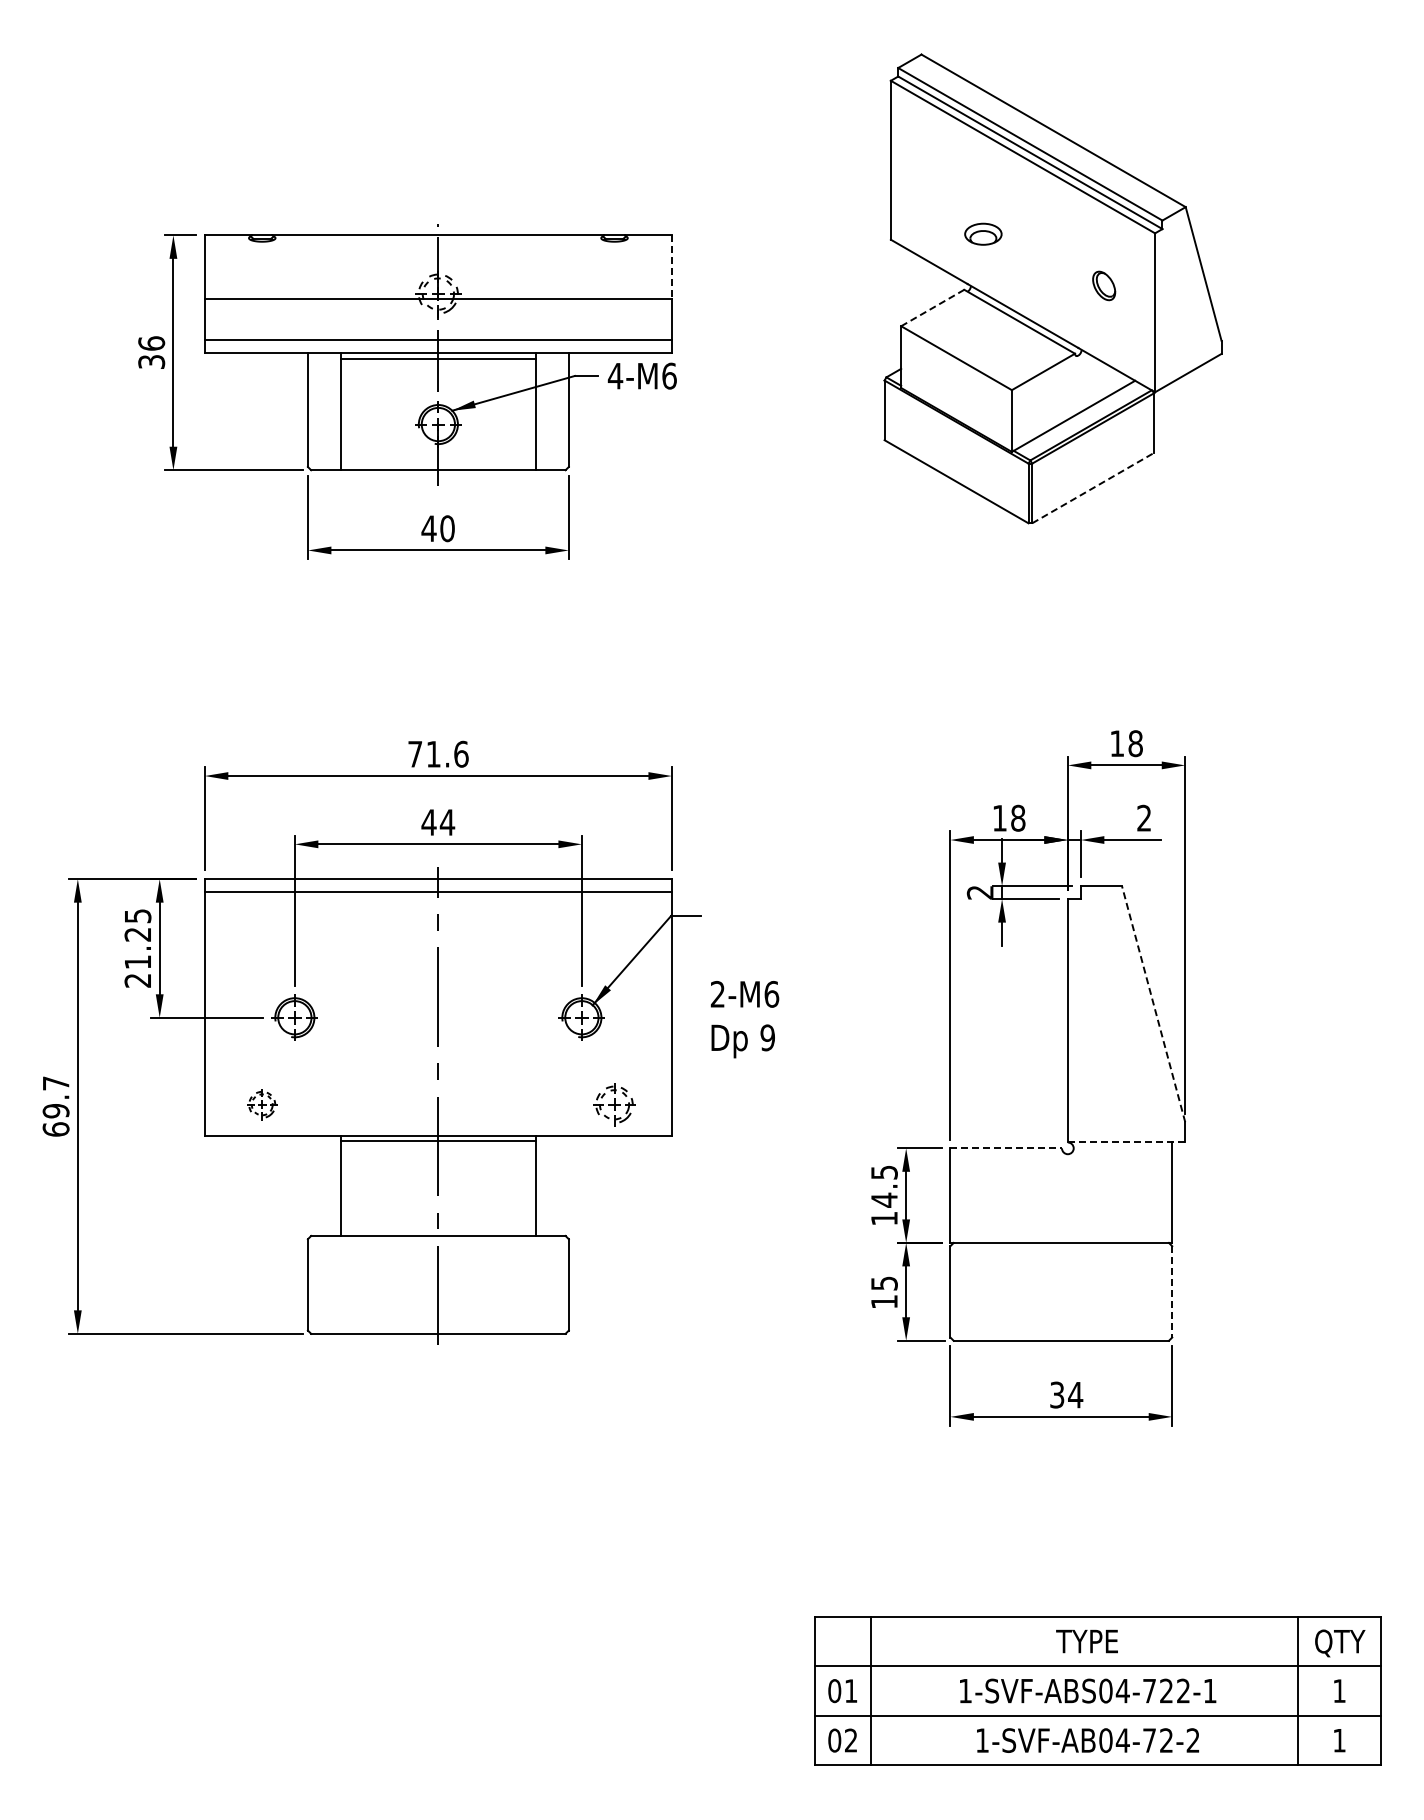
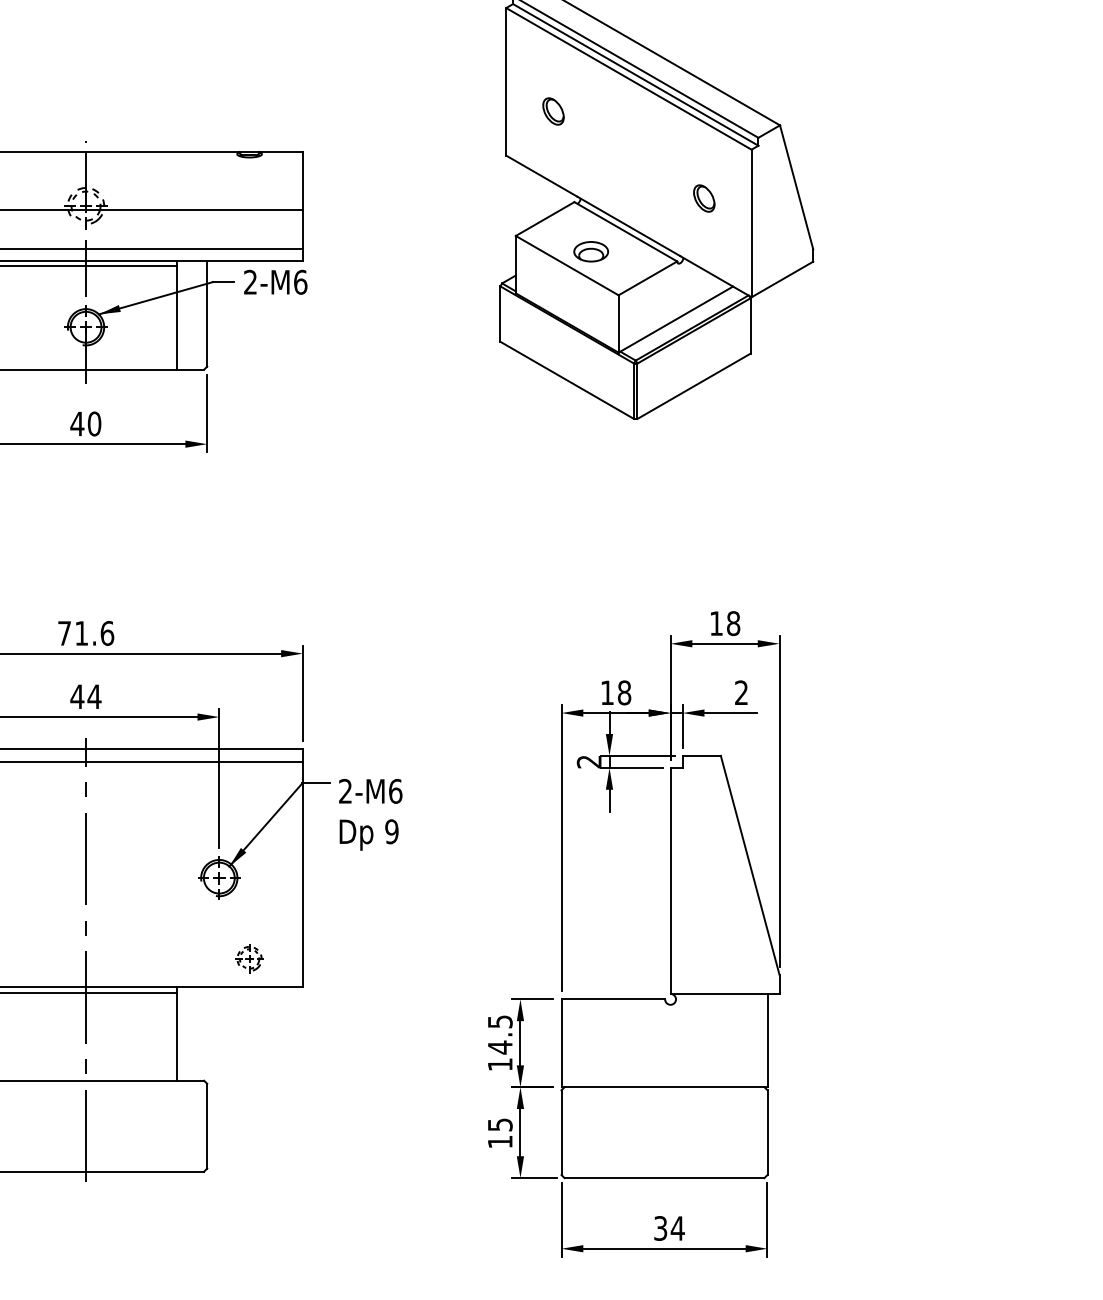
part: (941, 192) -> (553, 111), added
part: (983, 233) -> (591, 251), moved
line: (671, 267) -> (302, 181), dashed -> solid
line: (932, 308) -> (544, 219), dashed -> solid
text: (615, 375) -> (250, 281), 4-M6 -> 2-M6
line: (1093, 487) -> (694, 385), dashed -> solid
line: (1153, 1003) -> (750, 864), dashed -> solid
text: (744, 1019) -> (370, 814), moved
part: (614, 1104) -> (249, 958), size x0.71
line: (1126, 1142) -> (725, 993), dashed -> solid
line: (1006, 1148) -> (613, 999), dashed -> solid
line: (1172, 1291) -> (767, 1132), dashed -> solid

